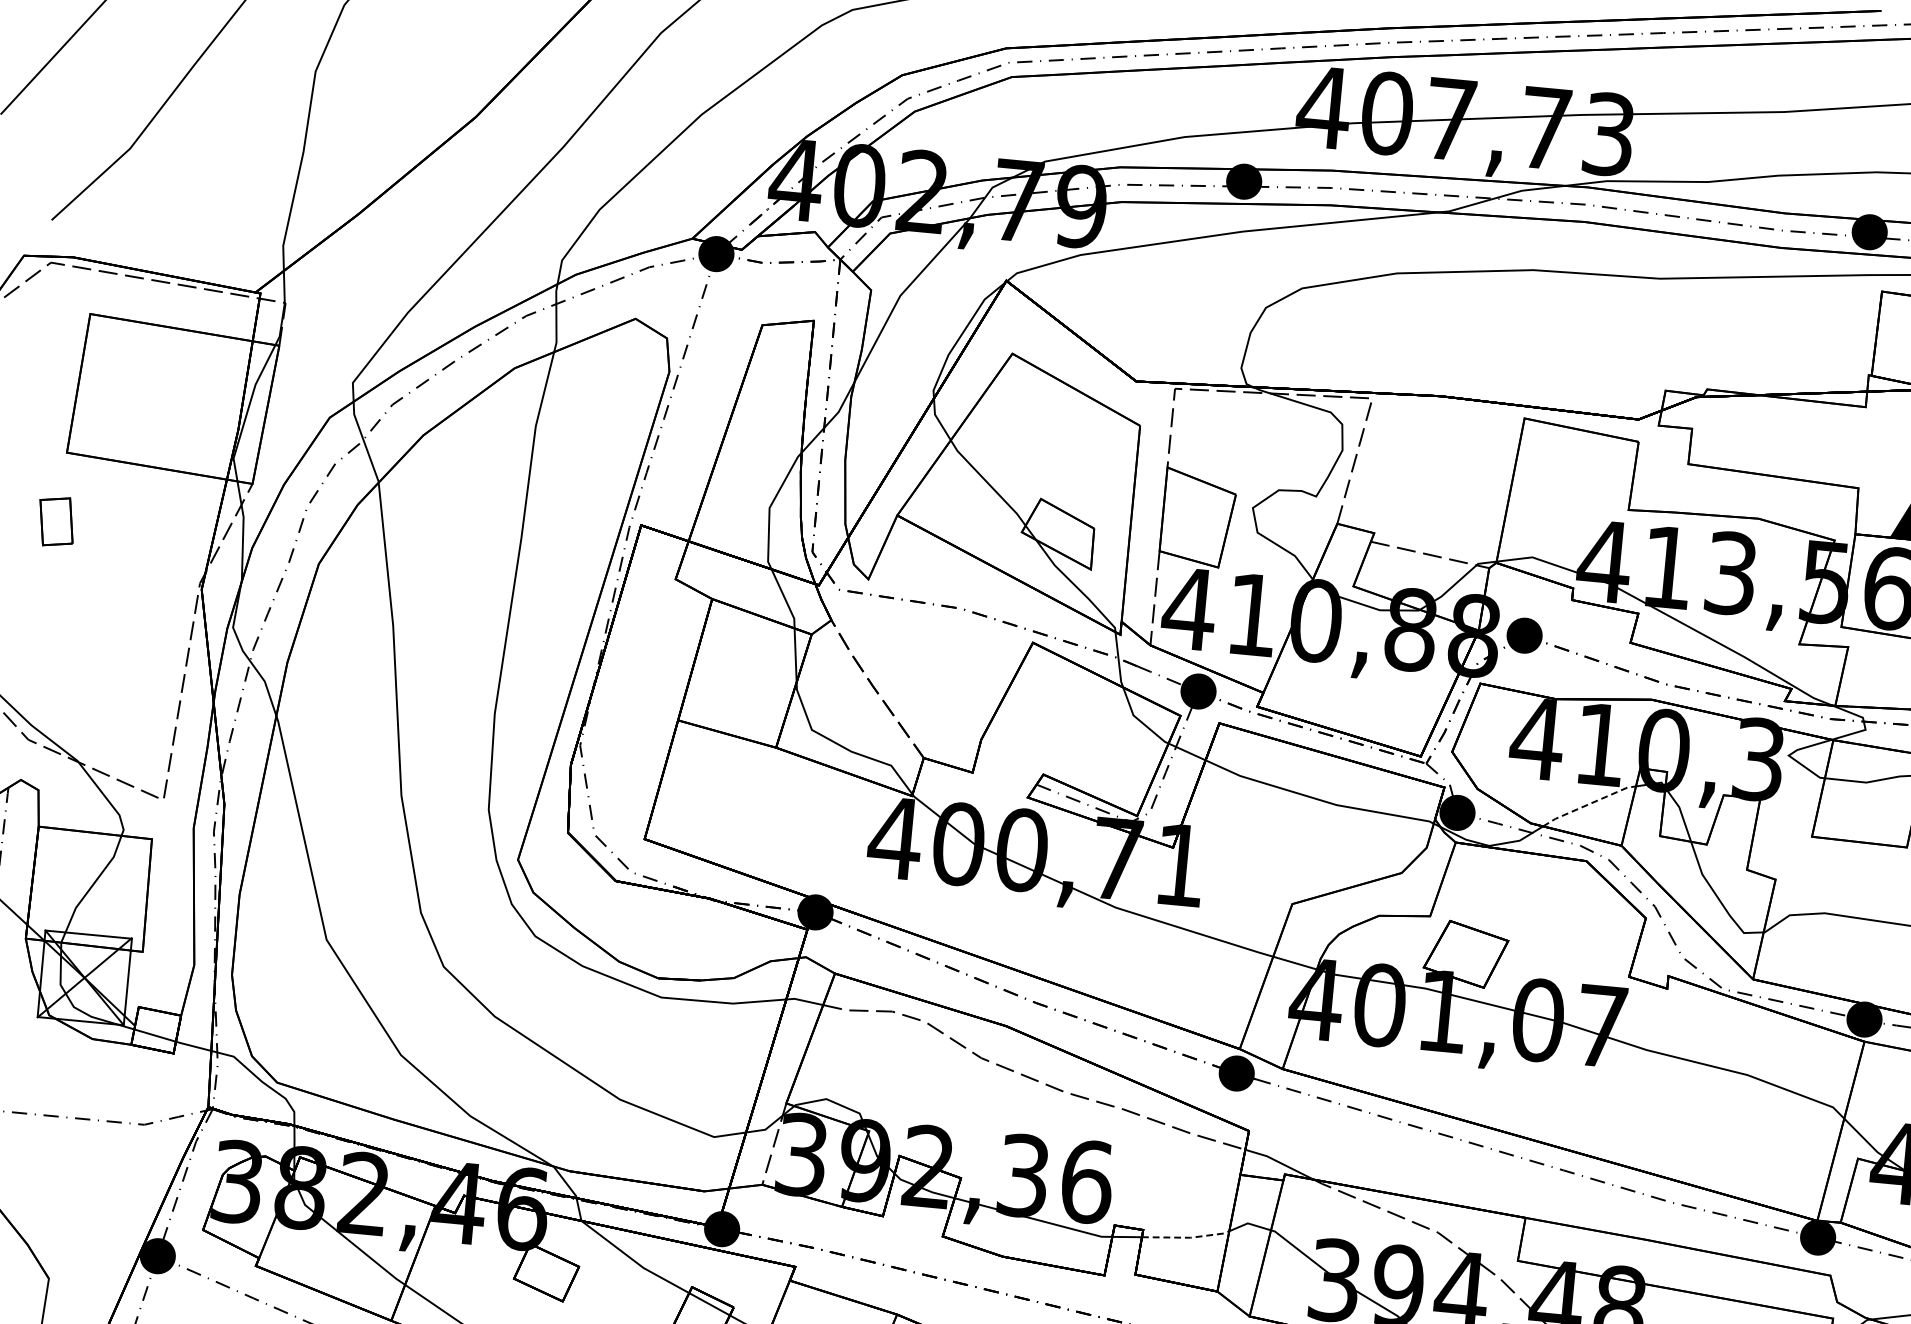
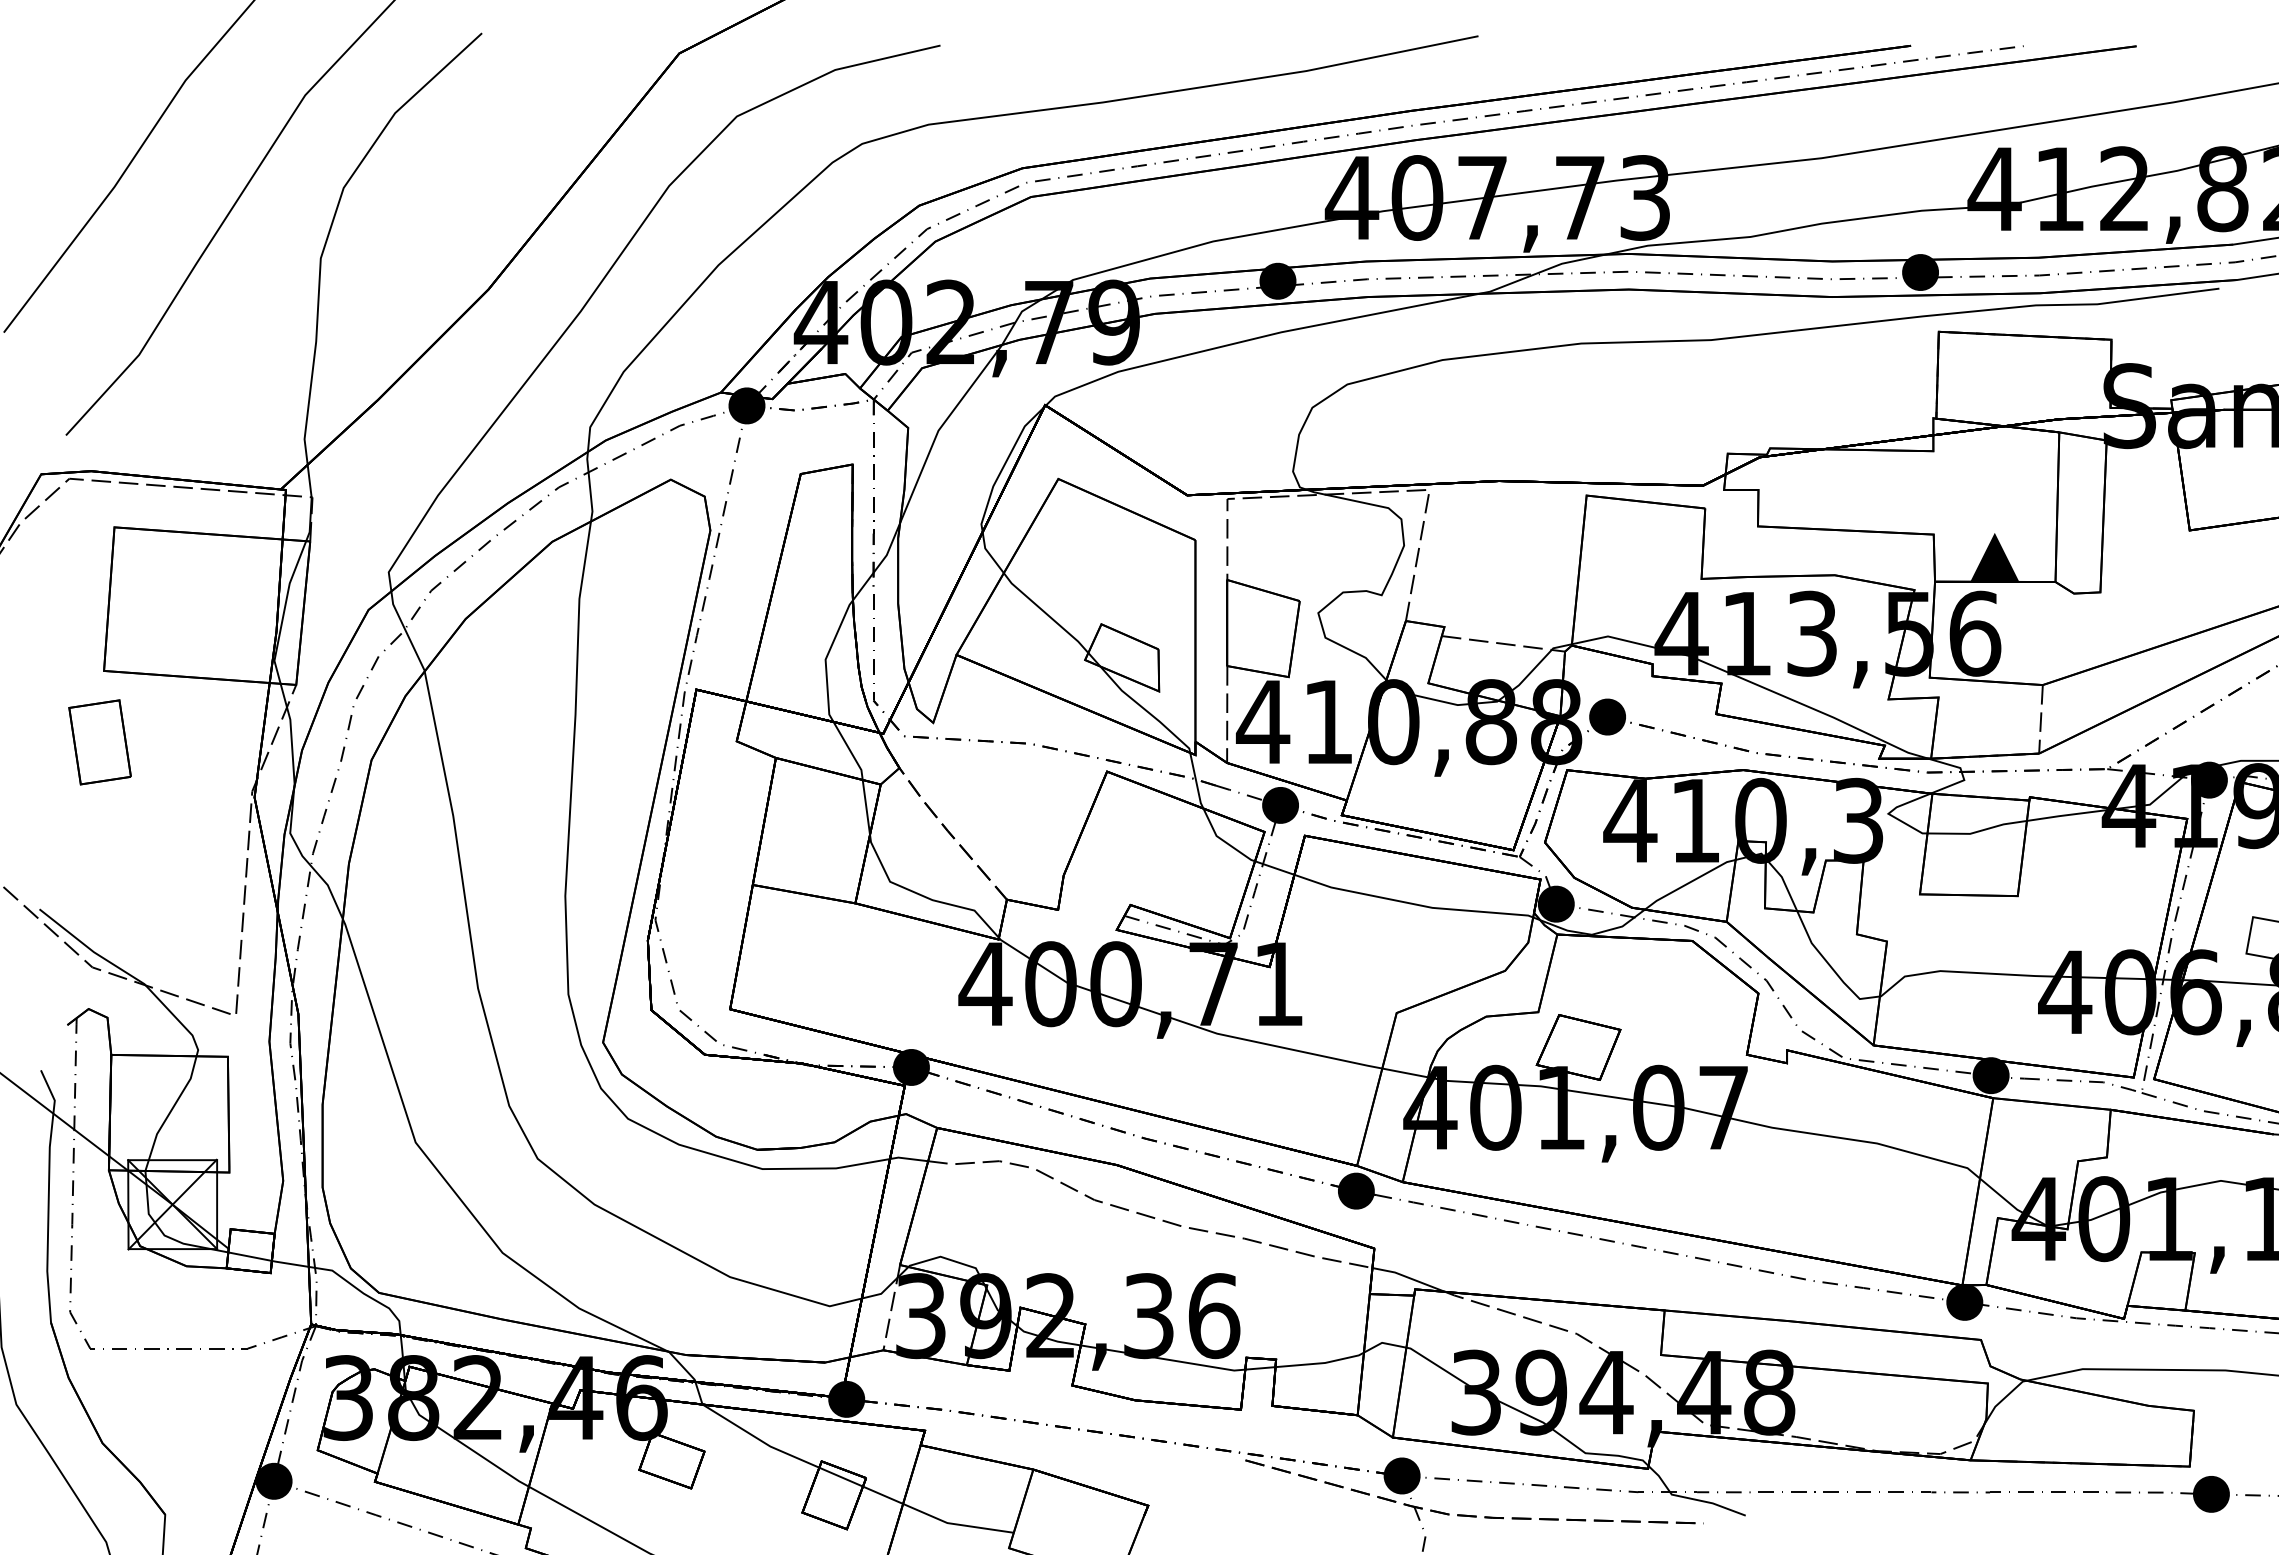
part: (55, 521) -> (99, 742), size x1.67
line: (1589, 804) -> (1689, 882), dashed -> solid
line: (1187, 1238) -> (1322, 1363), dashed -> solid

